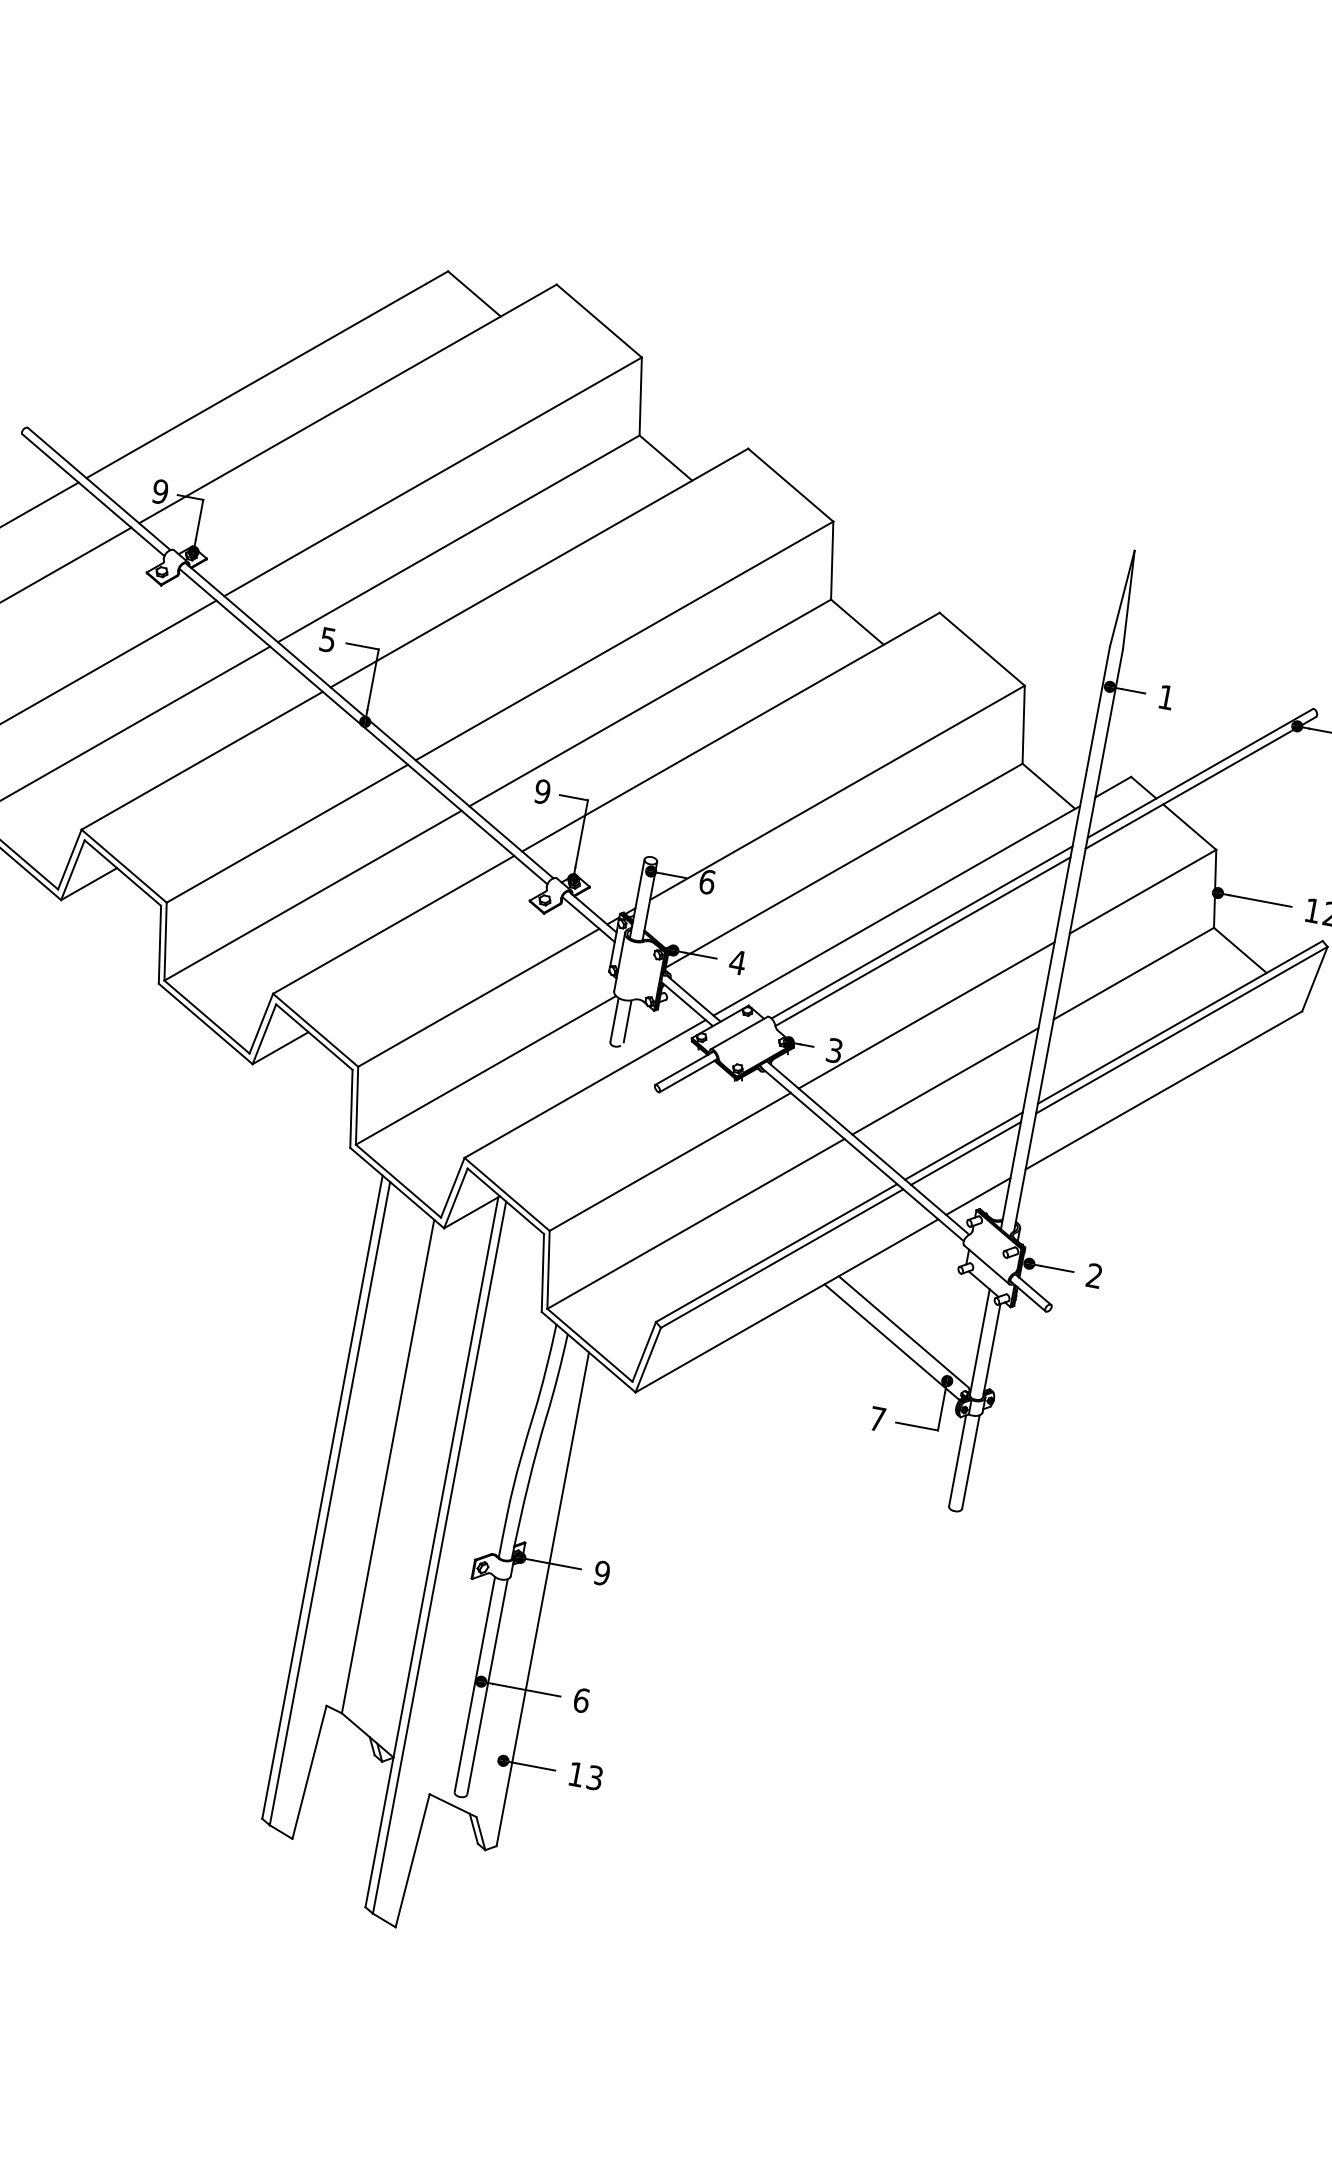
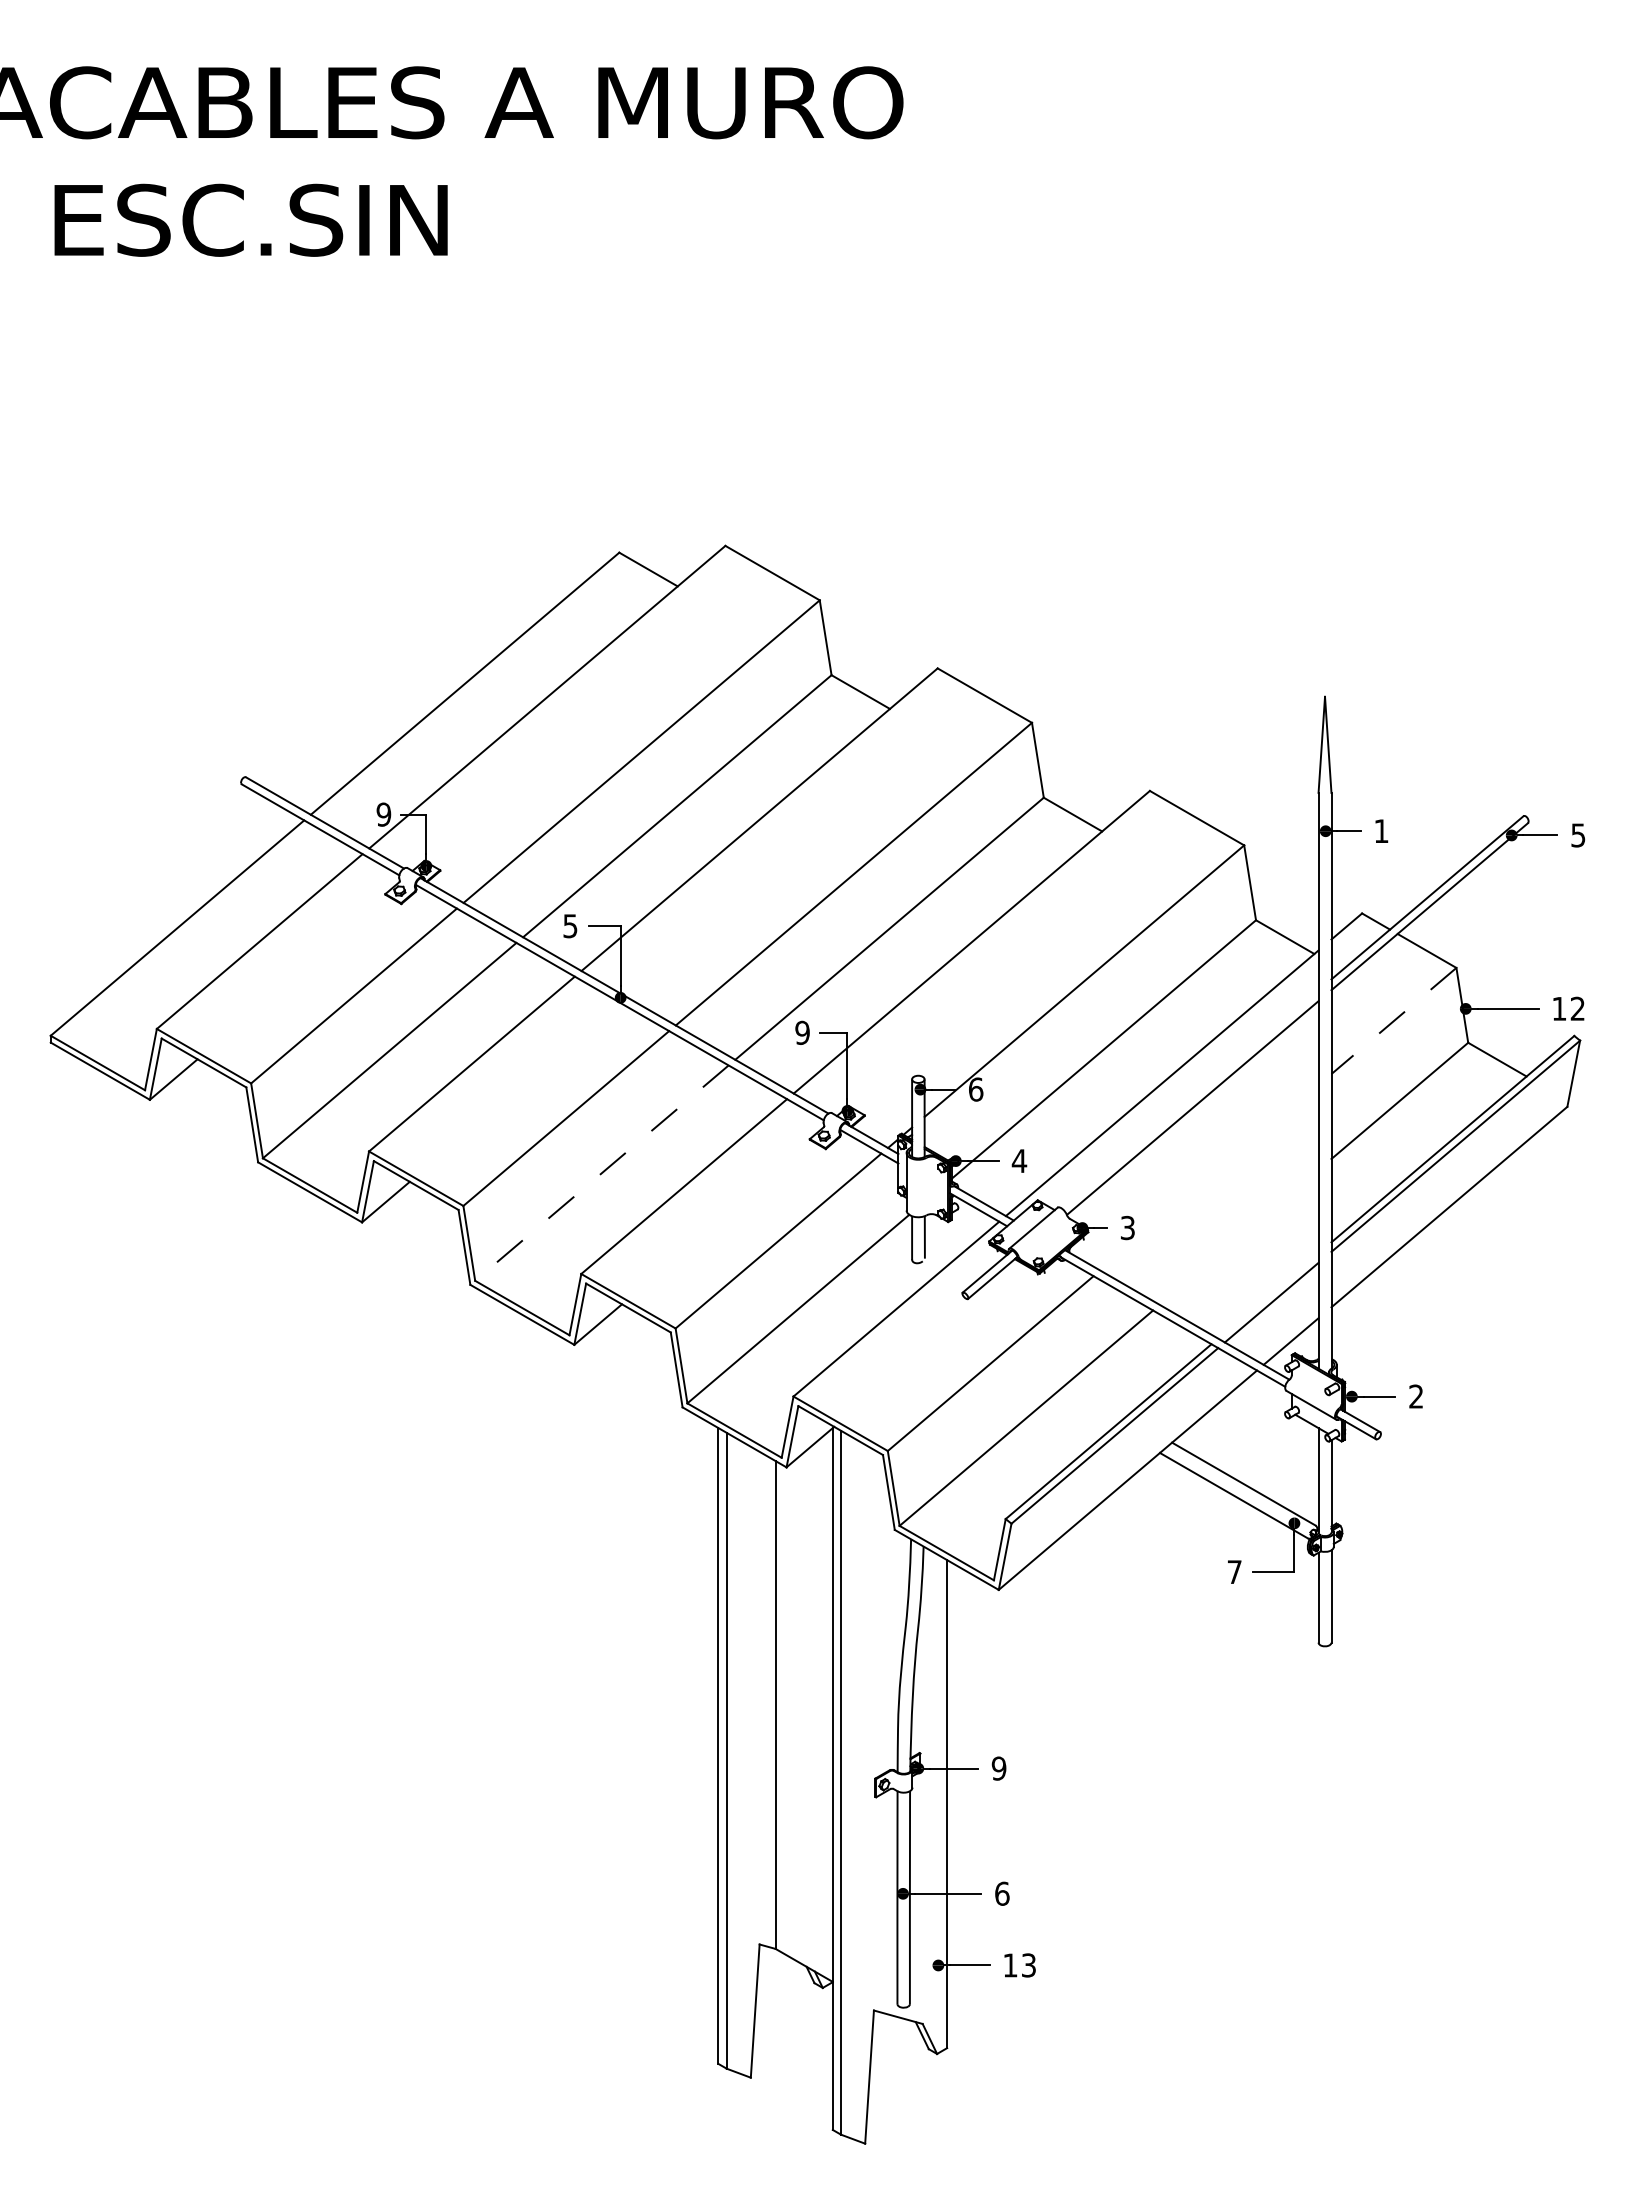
line: (1142, 892) -> (1393, 1021), solid -> dashed
line: (312, 895) -> (601, 1173), solid -> dashed
line: (921, 932) -> (1189, 1099), removed
line: (926, 1015) -> (1209, 1177), removed
line: (944, 1080) -> (1238, 1236), removed
line: (964, 1145) -> (1268, 1295), removed

